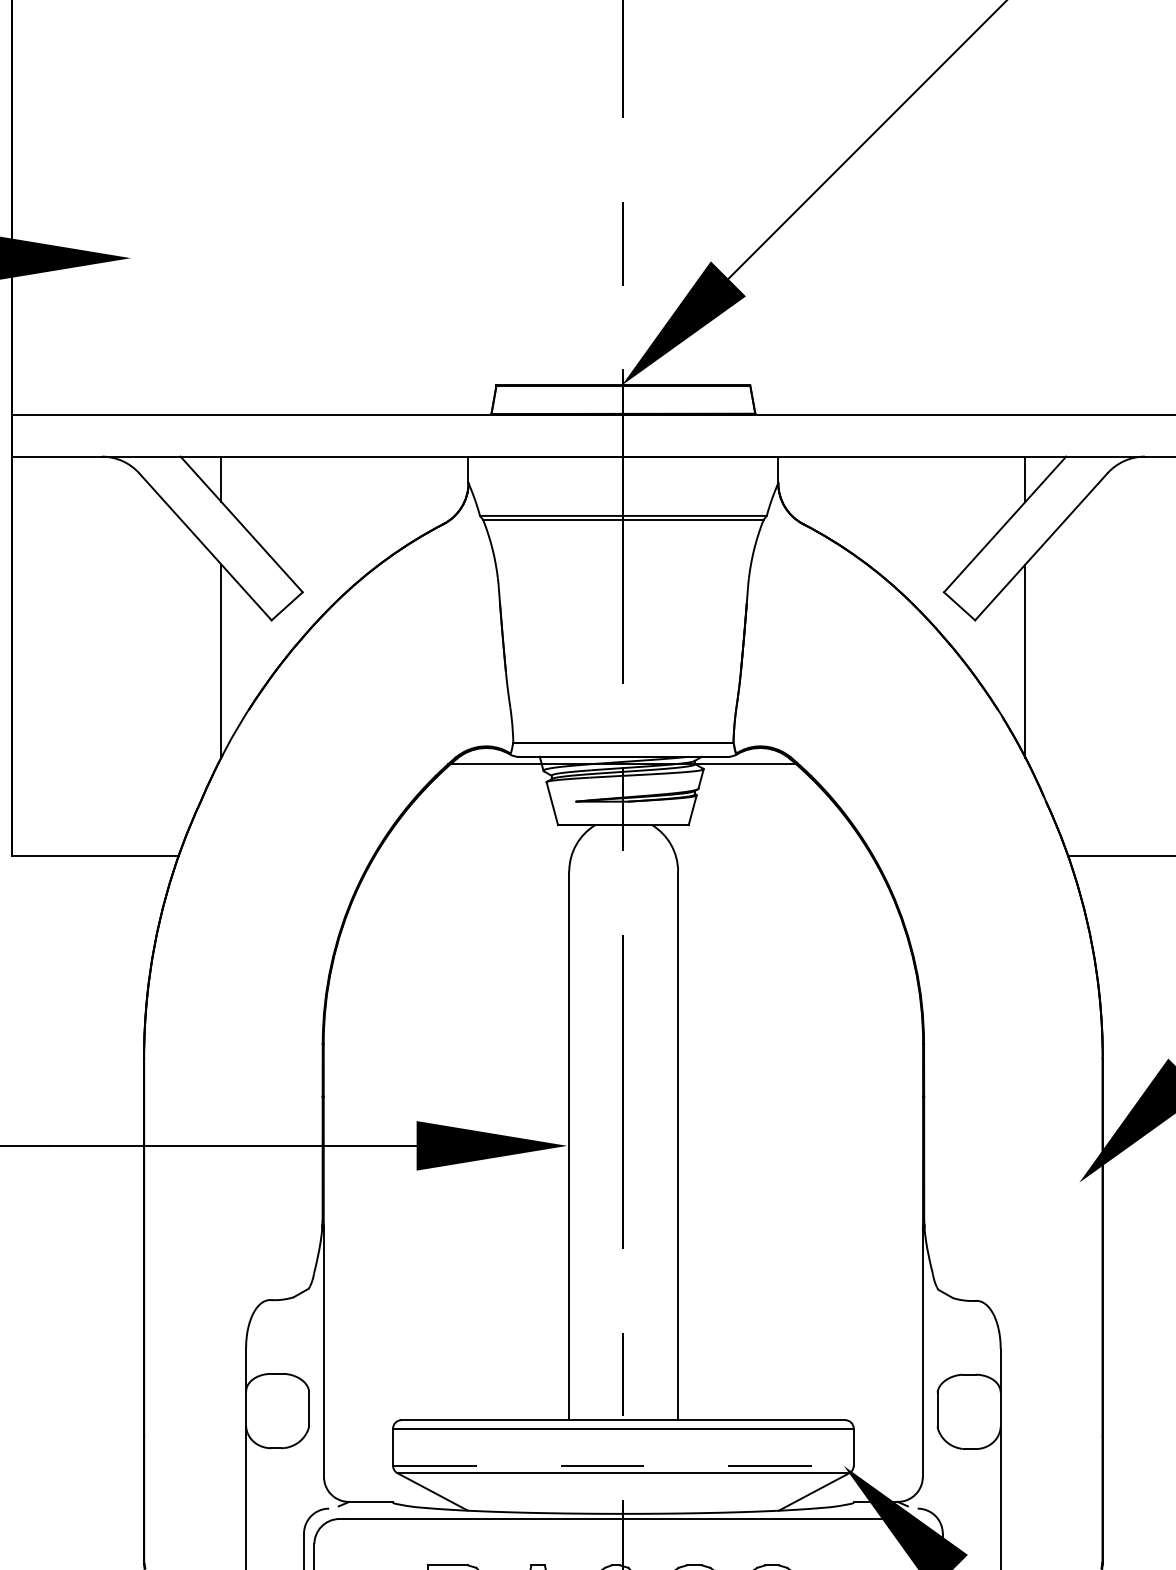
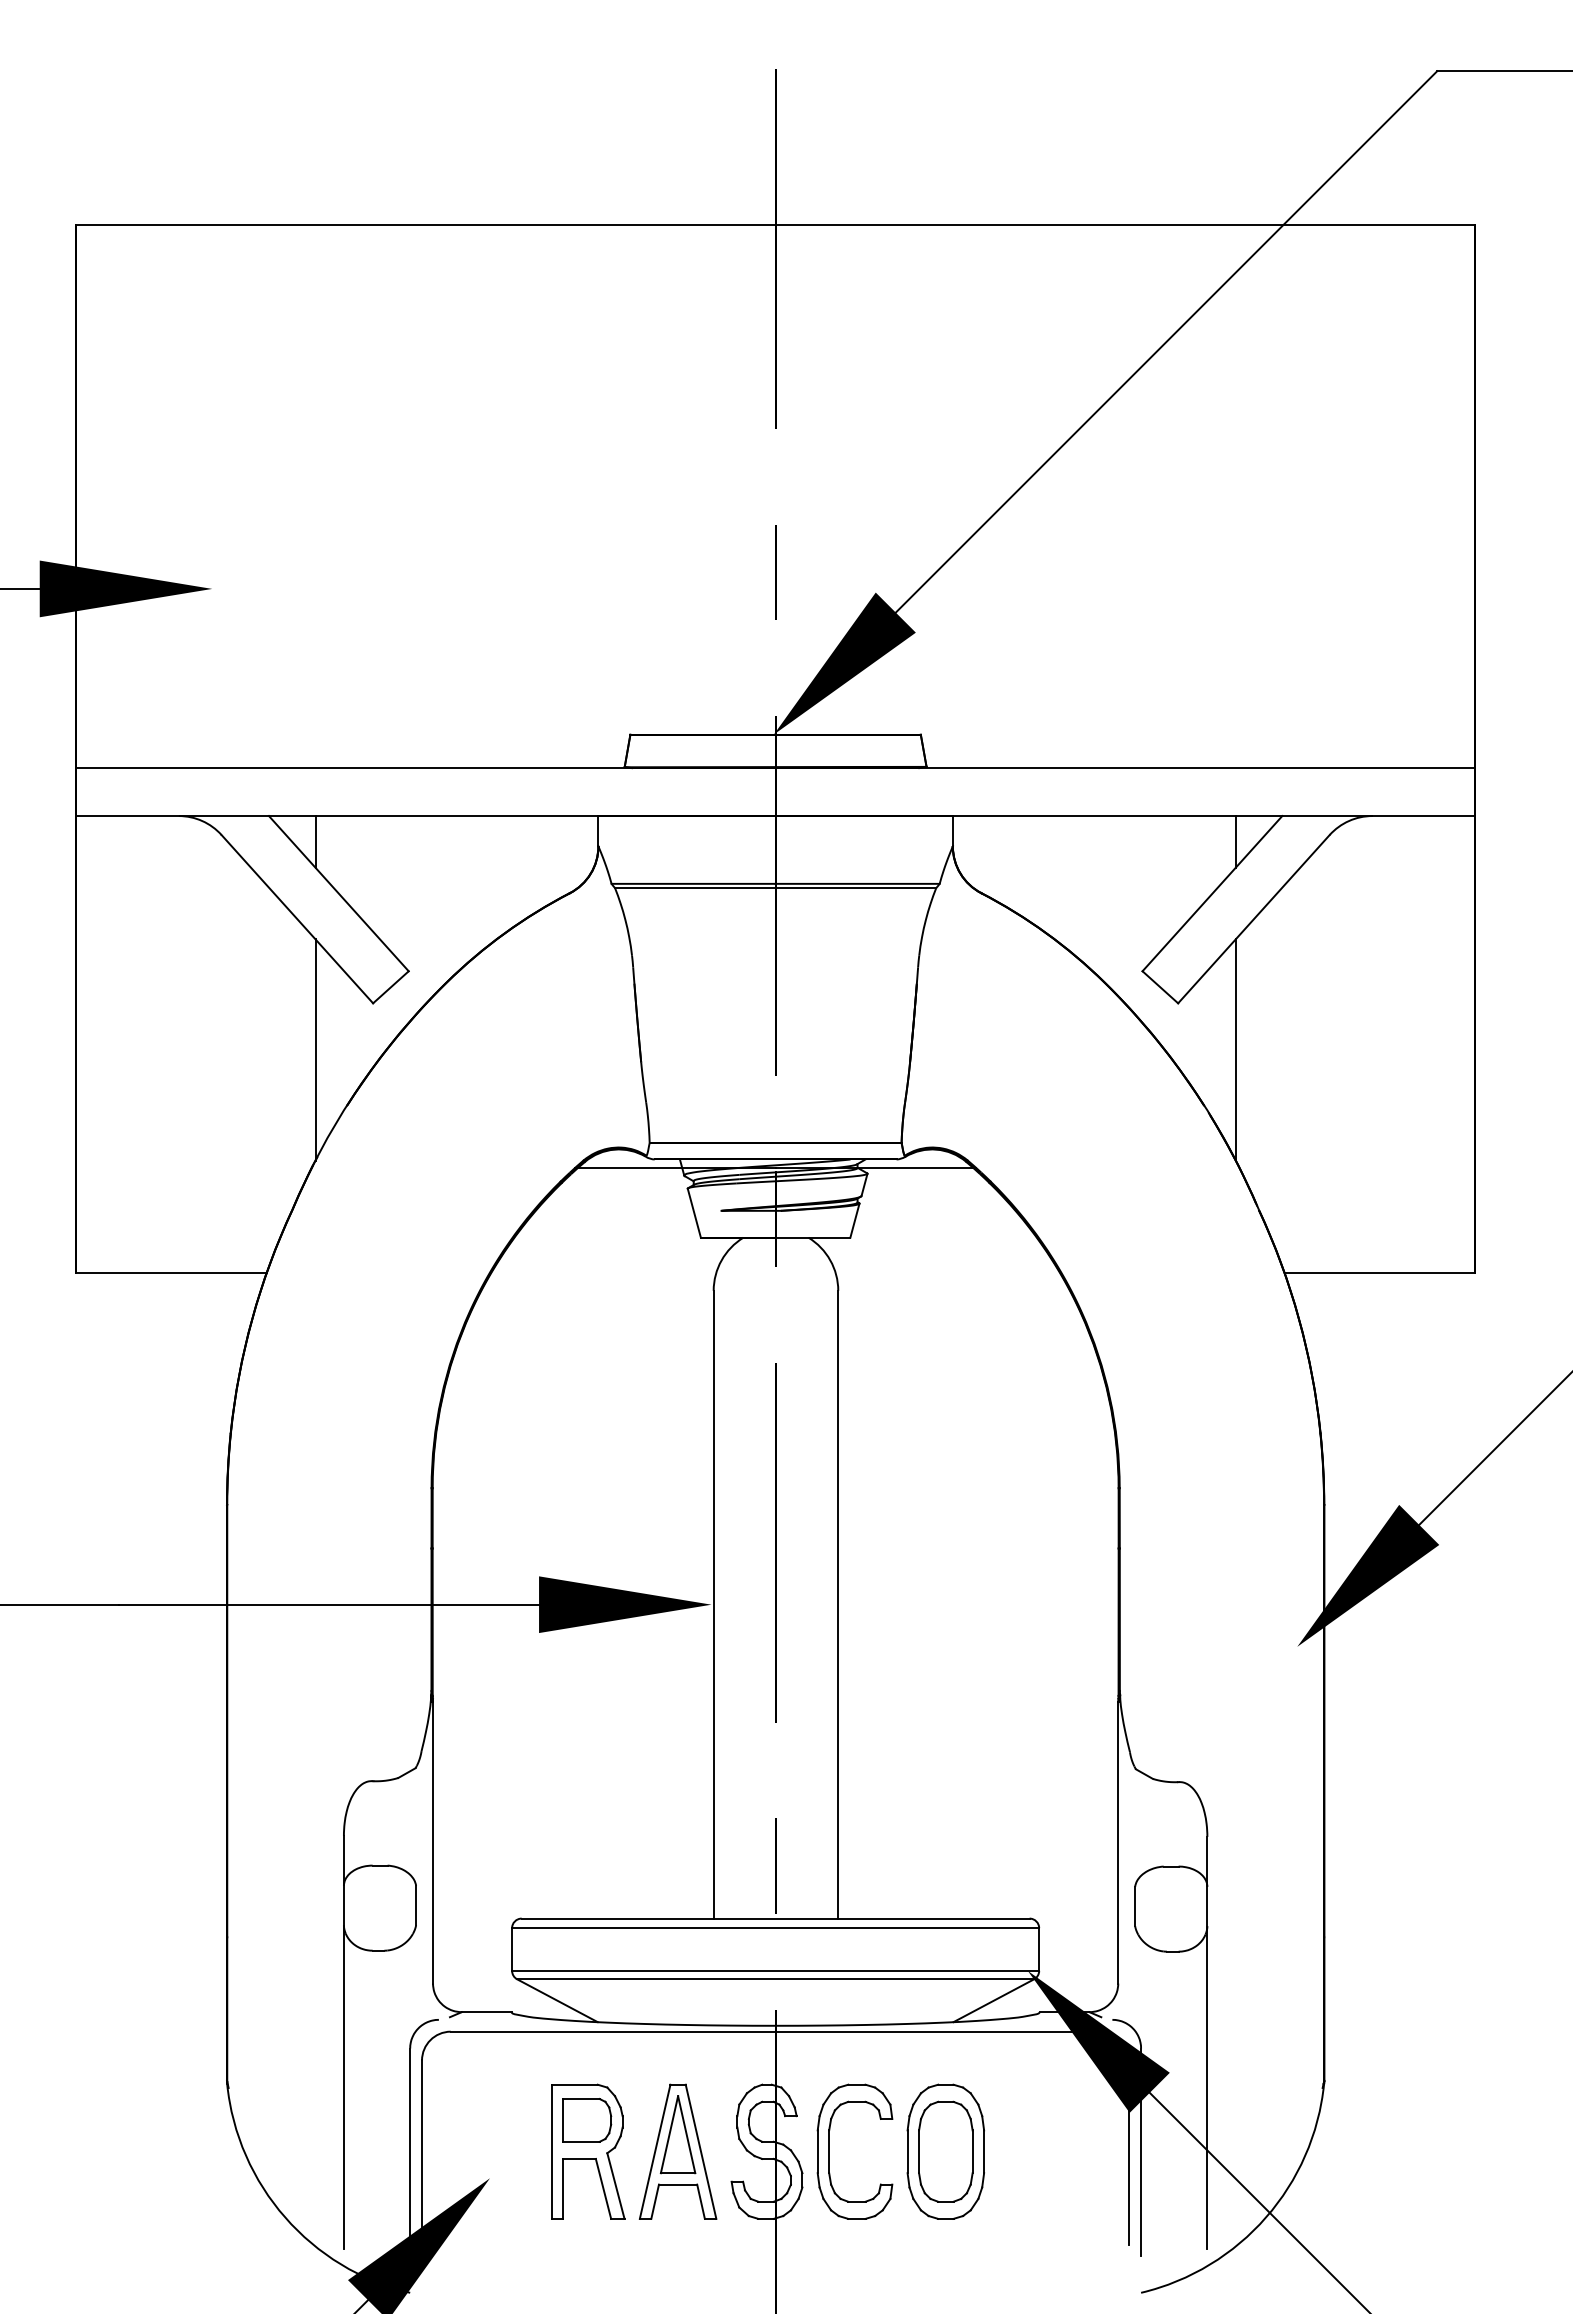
line: (623, 1465) -> (775, 1970), dashed -> solid

